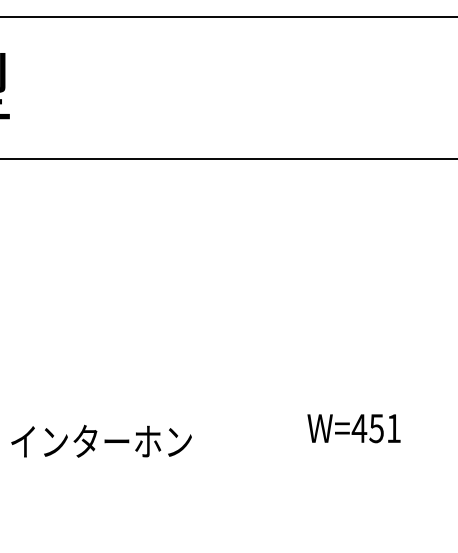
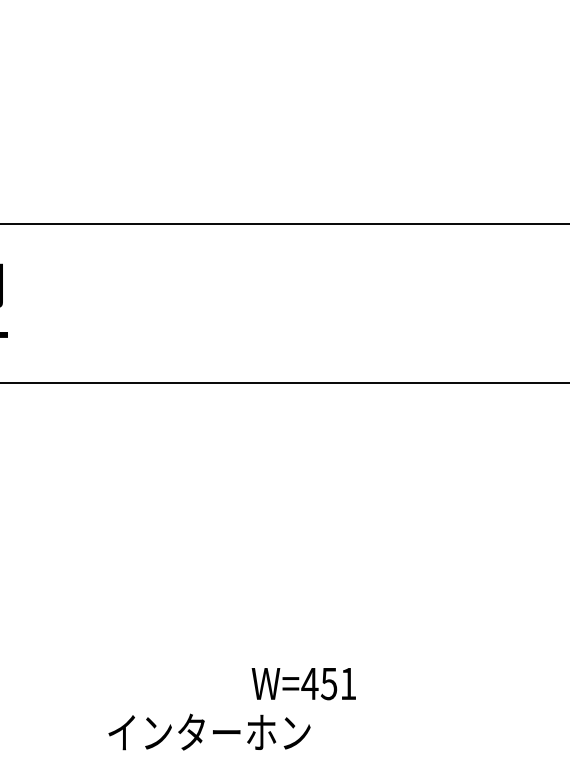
text: (353, 429) -> (303, 684), moved
text: (101, 440) -> (209, 731), moved

